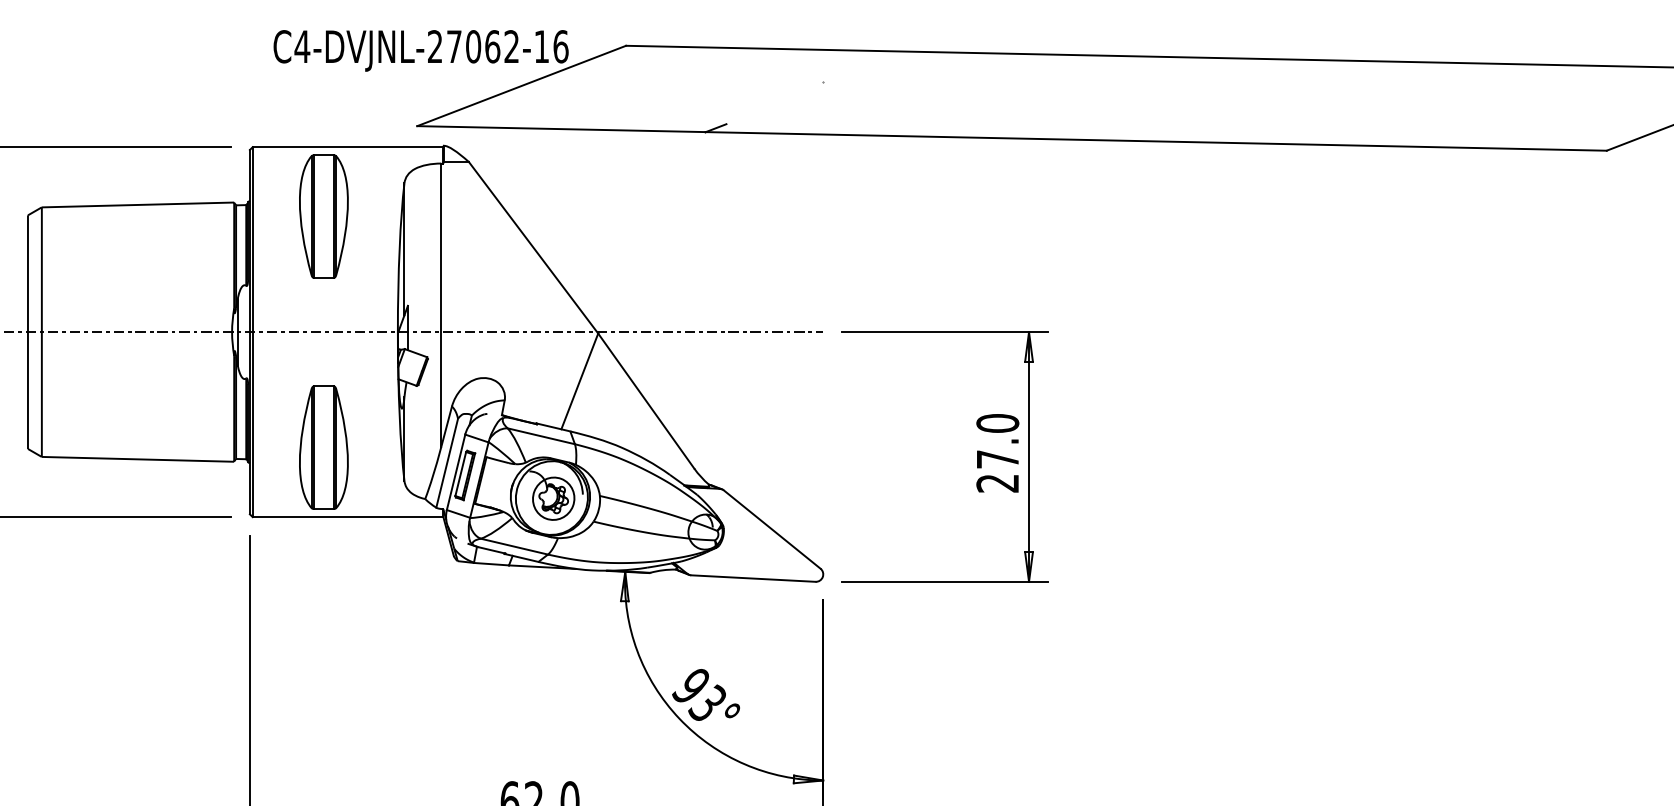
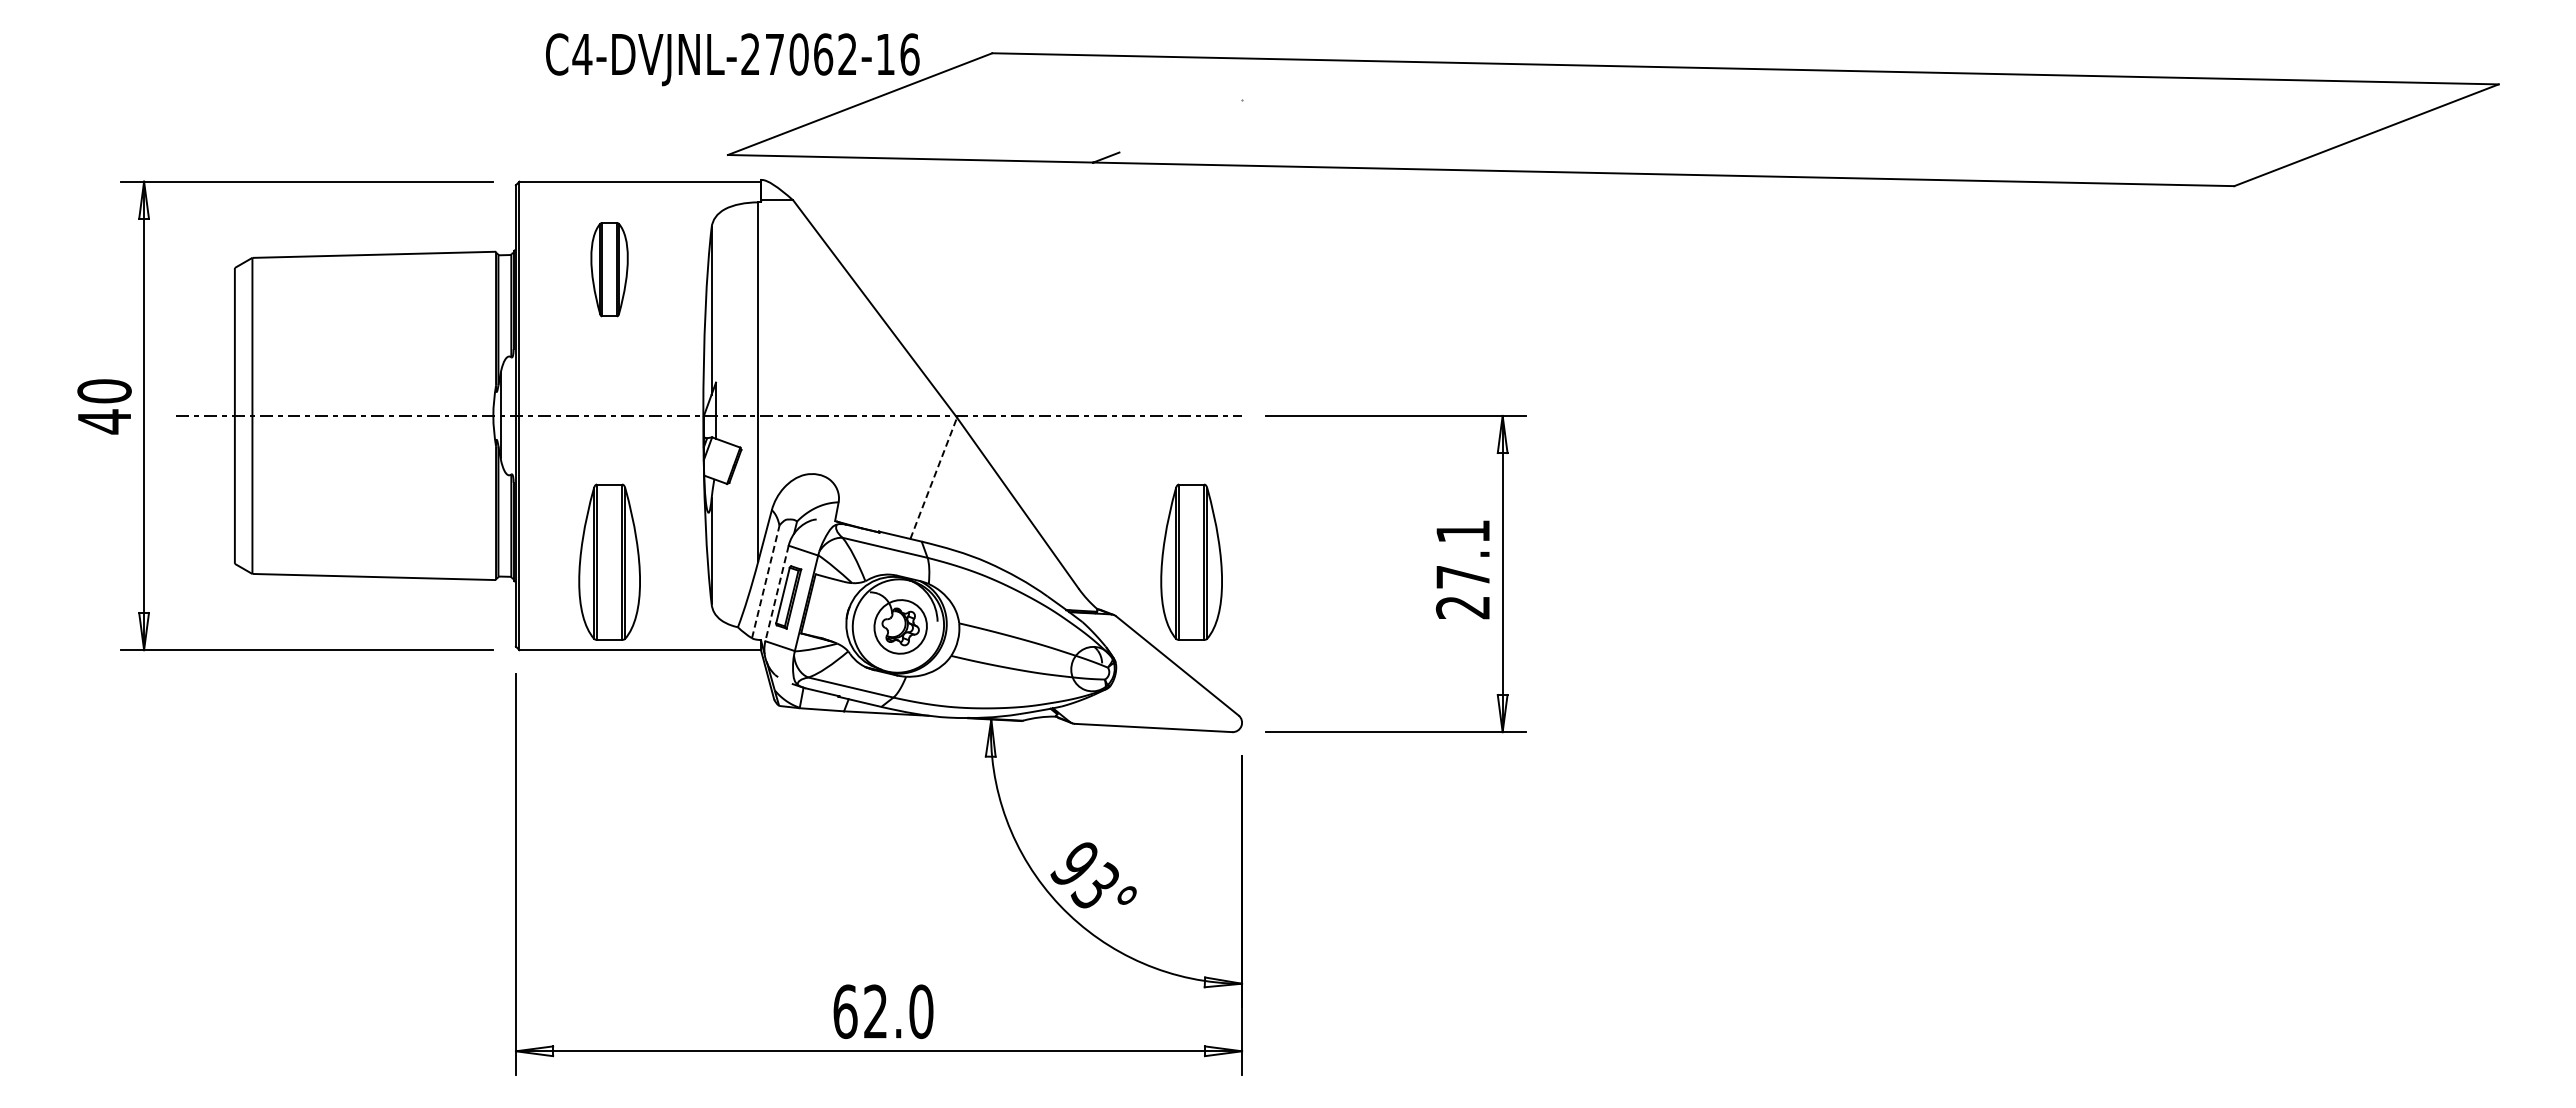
part: (323, 216) -> (609, 269), size x0.6
line: (579, 381) -> (933, 478), solid -> dashed
text: (997, 423) -> (1462, 531), 27.0 -> 27.1
part: (783, 447) -> (1191, 561), added
line: (446, 462) -> (765, 581), solid -> dashed
line: (455, 472) -> (776, 593), solid -> dashed

